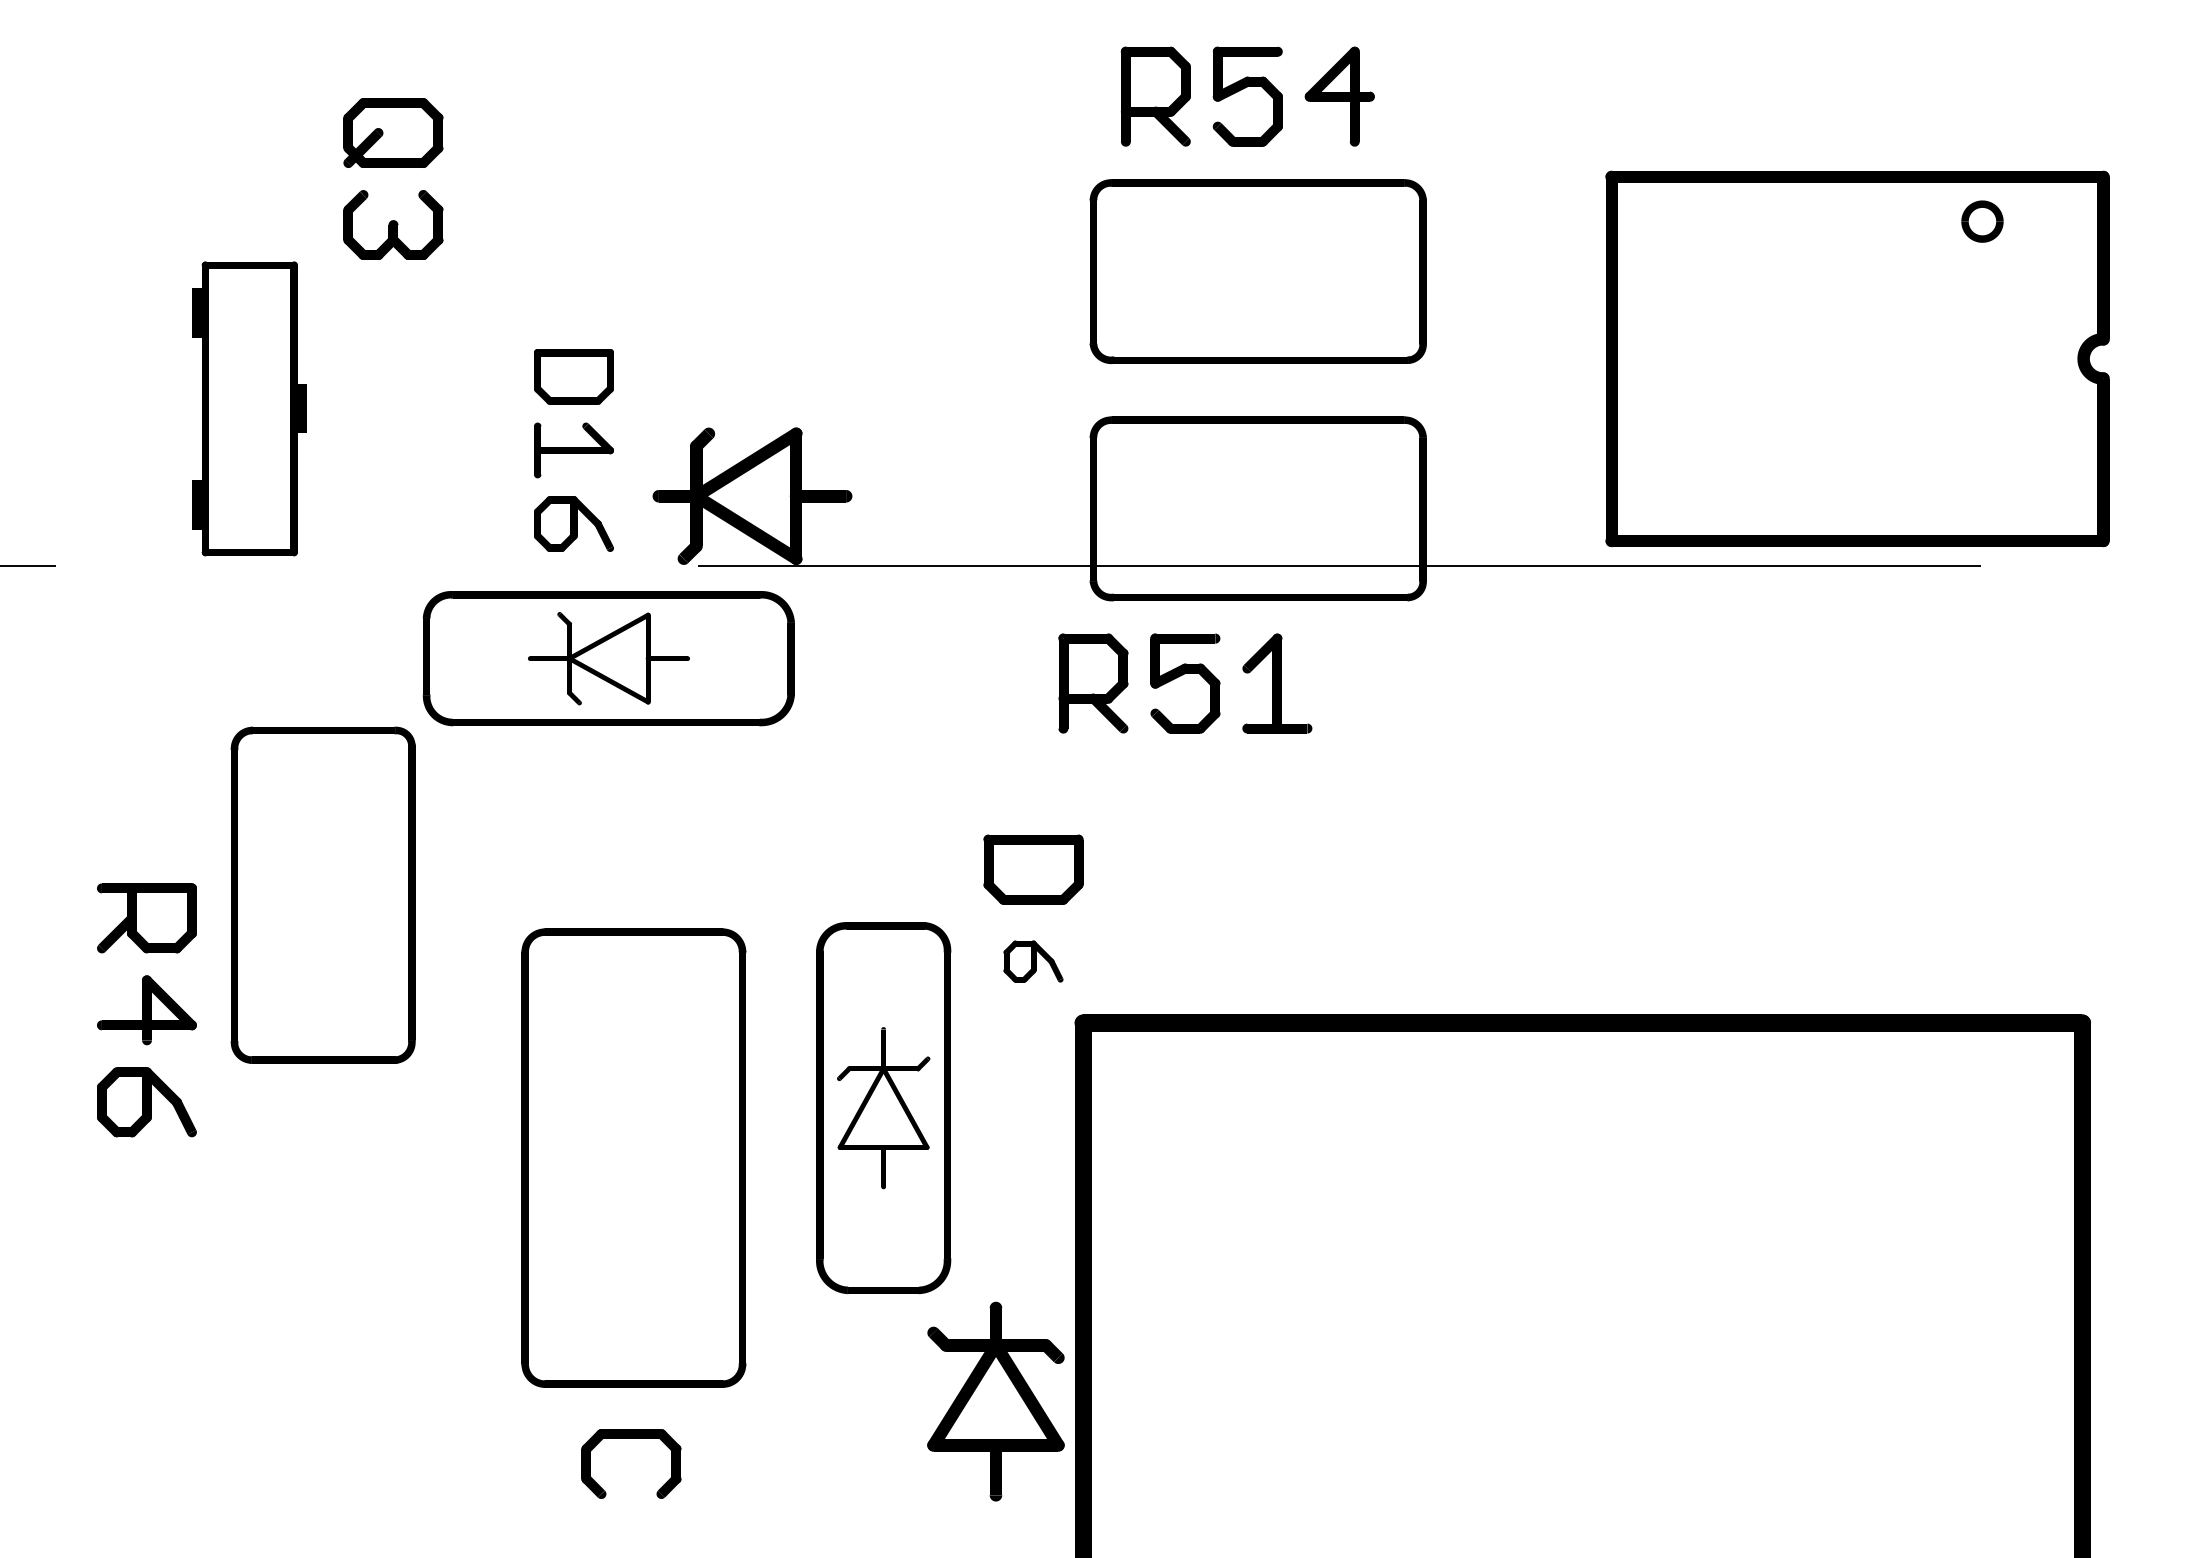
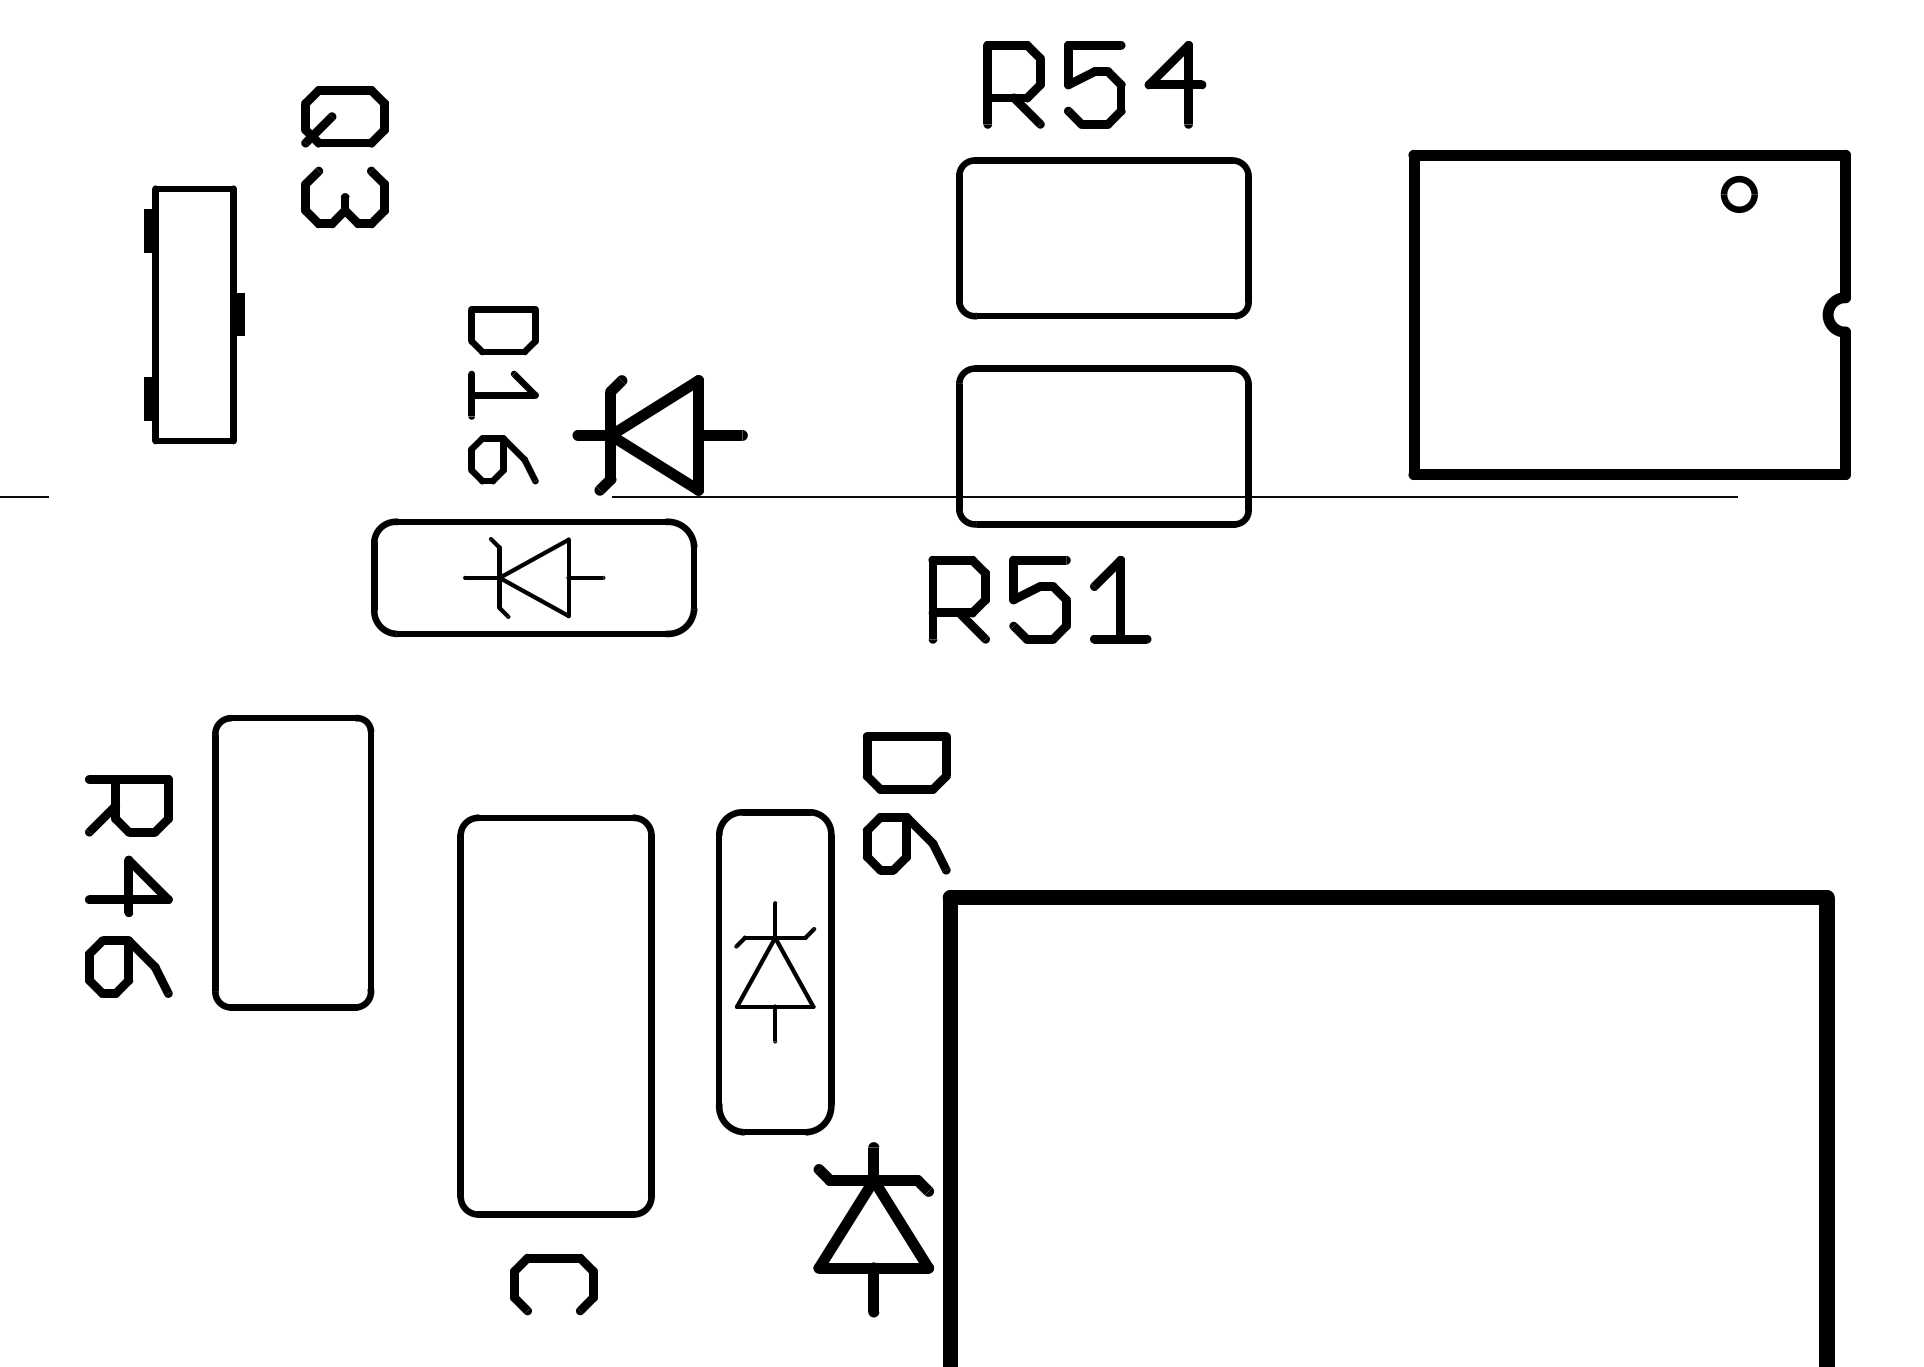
part: (249, 408) -> (194, 314), moved
part: (322, 894) -> (292, 862), moved
part: (1033, 961) -> (906, 843), size x1.67

